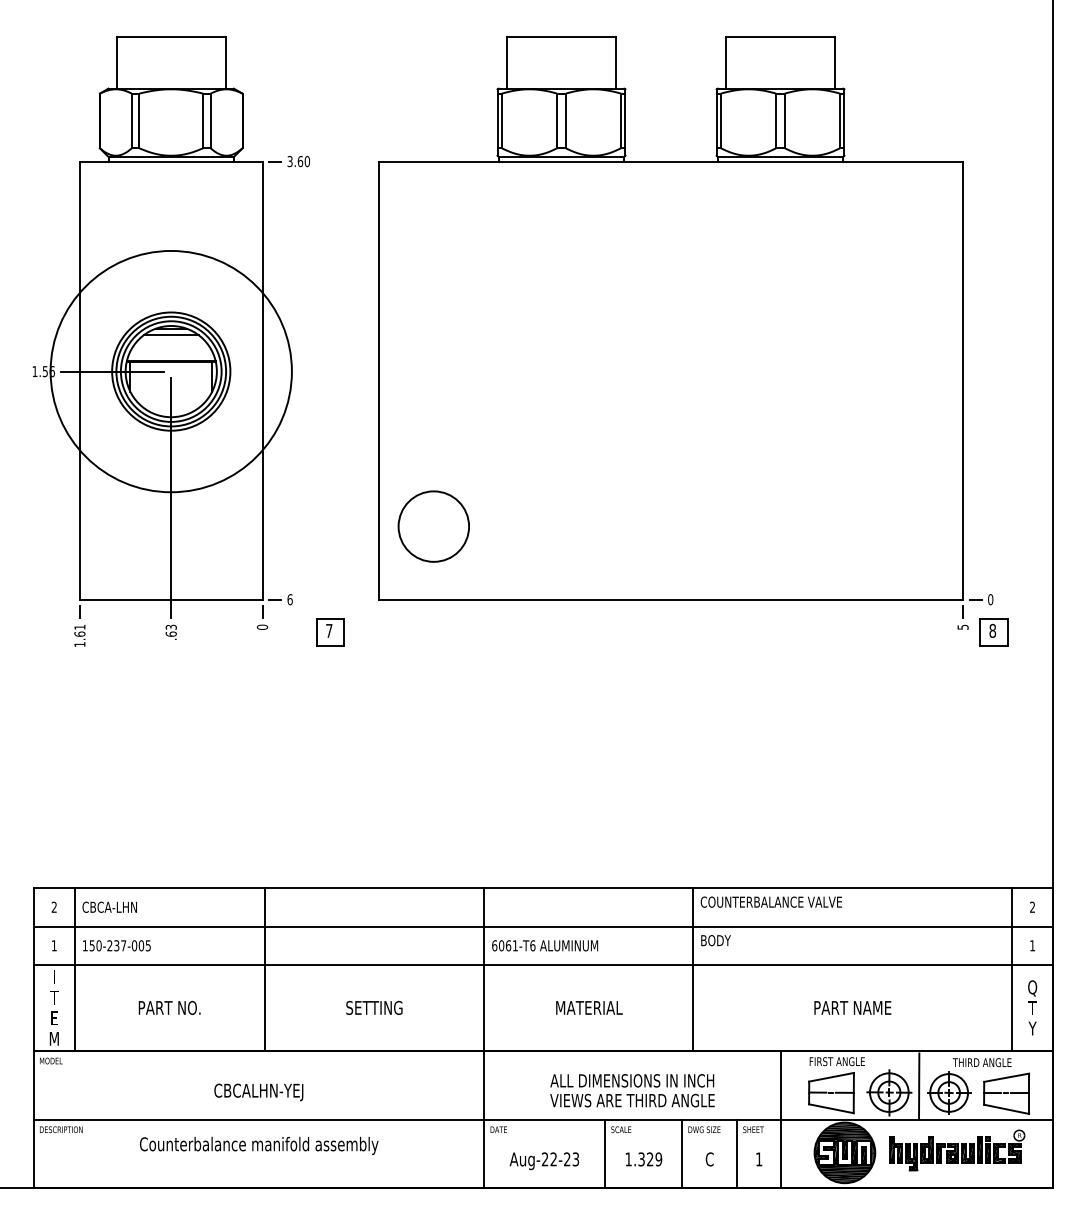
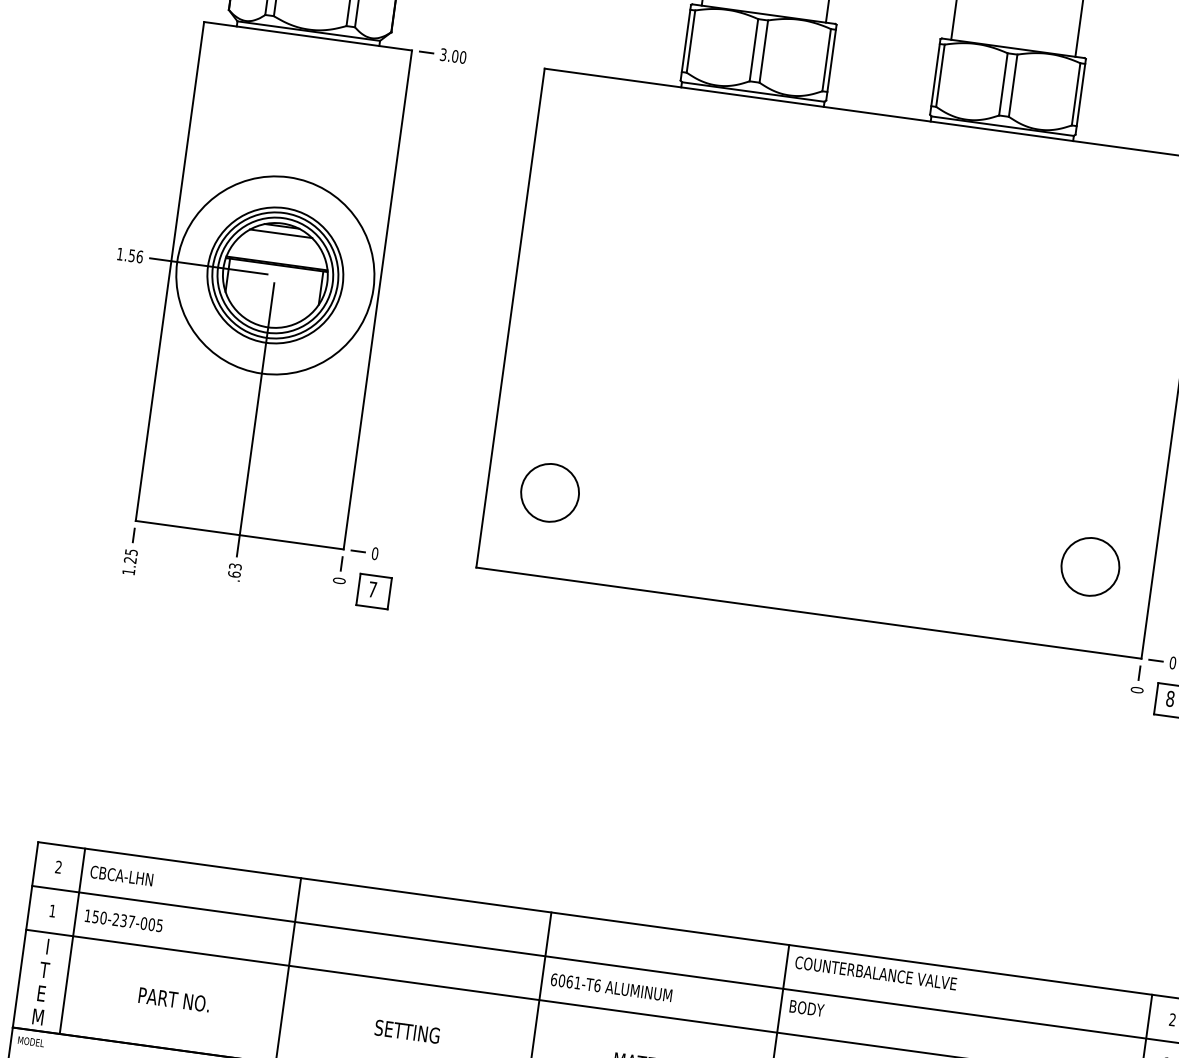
text: (300, 161) -> (455, 56), 3.60 -> 3.00
circle: (171, 371) -> (275, 275), size x0.71
circle: (433, 526) -> (549, 492), size x0.71
circle: (908, 526) -> (1090, 566), added
text: (289, 599) -> (374, 553), 6 -> 0
text: (962, 626) -> (1136, 689), 5 -> 0
text: (79, 630) -> (130, 555), 1.61 -> 1.25
part: (330, 632) -> (373, 591), moved

